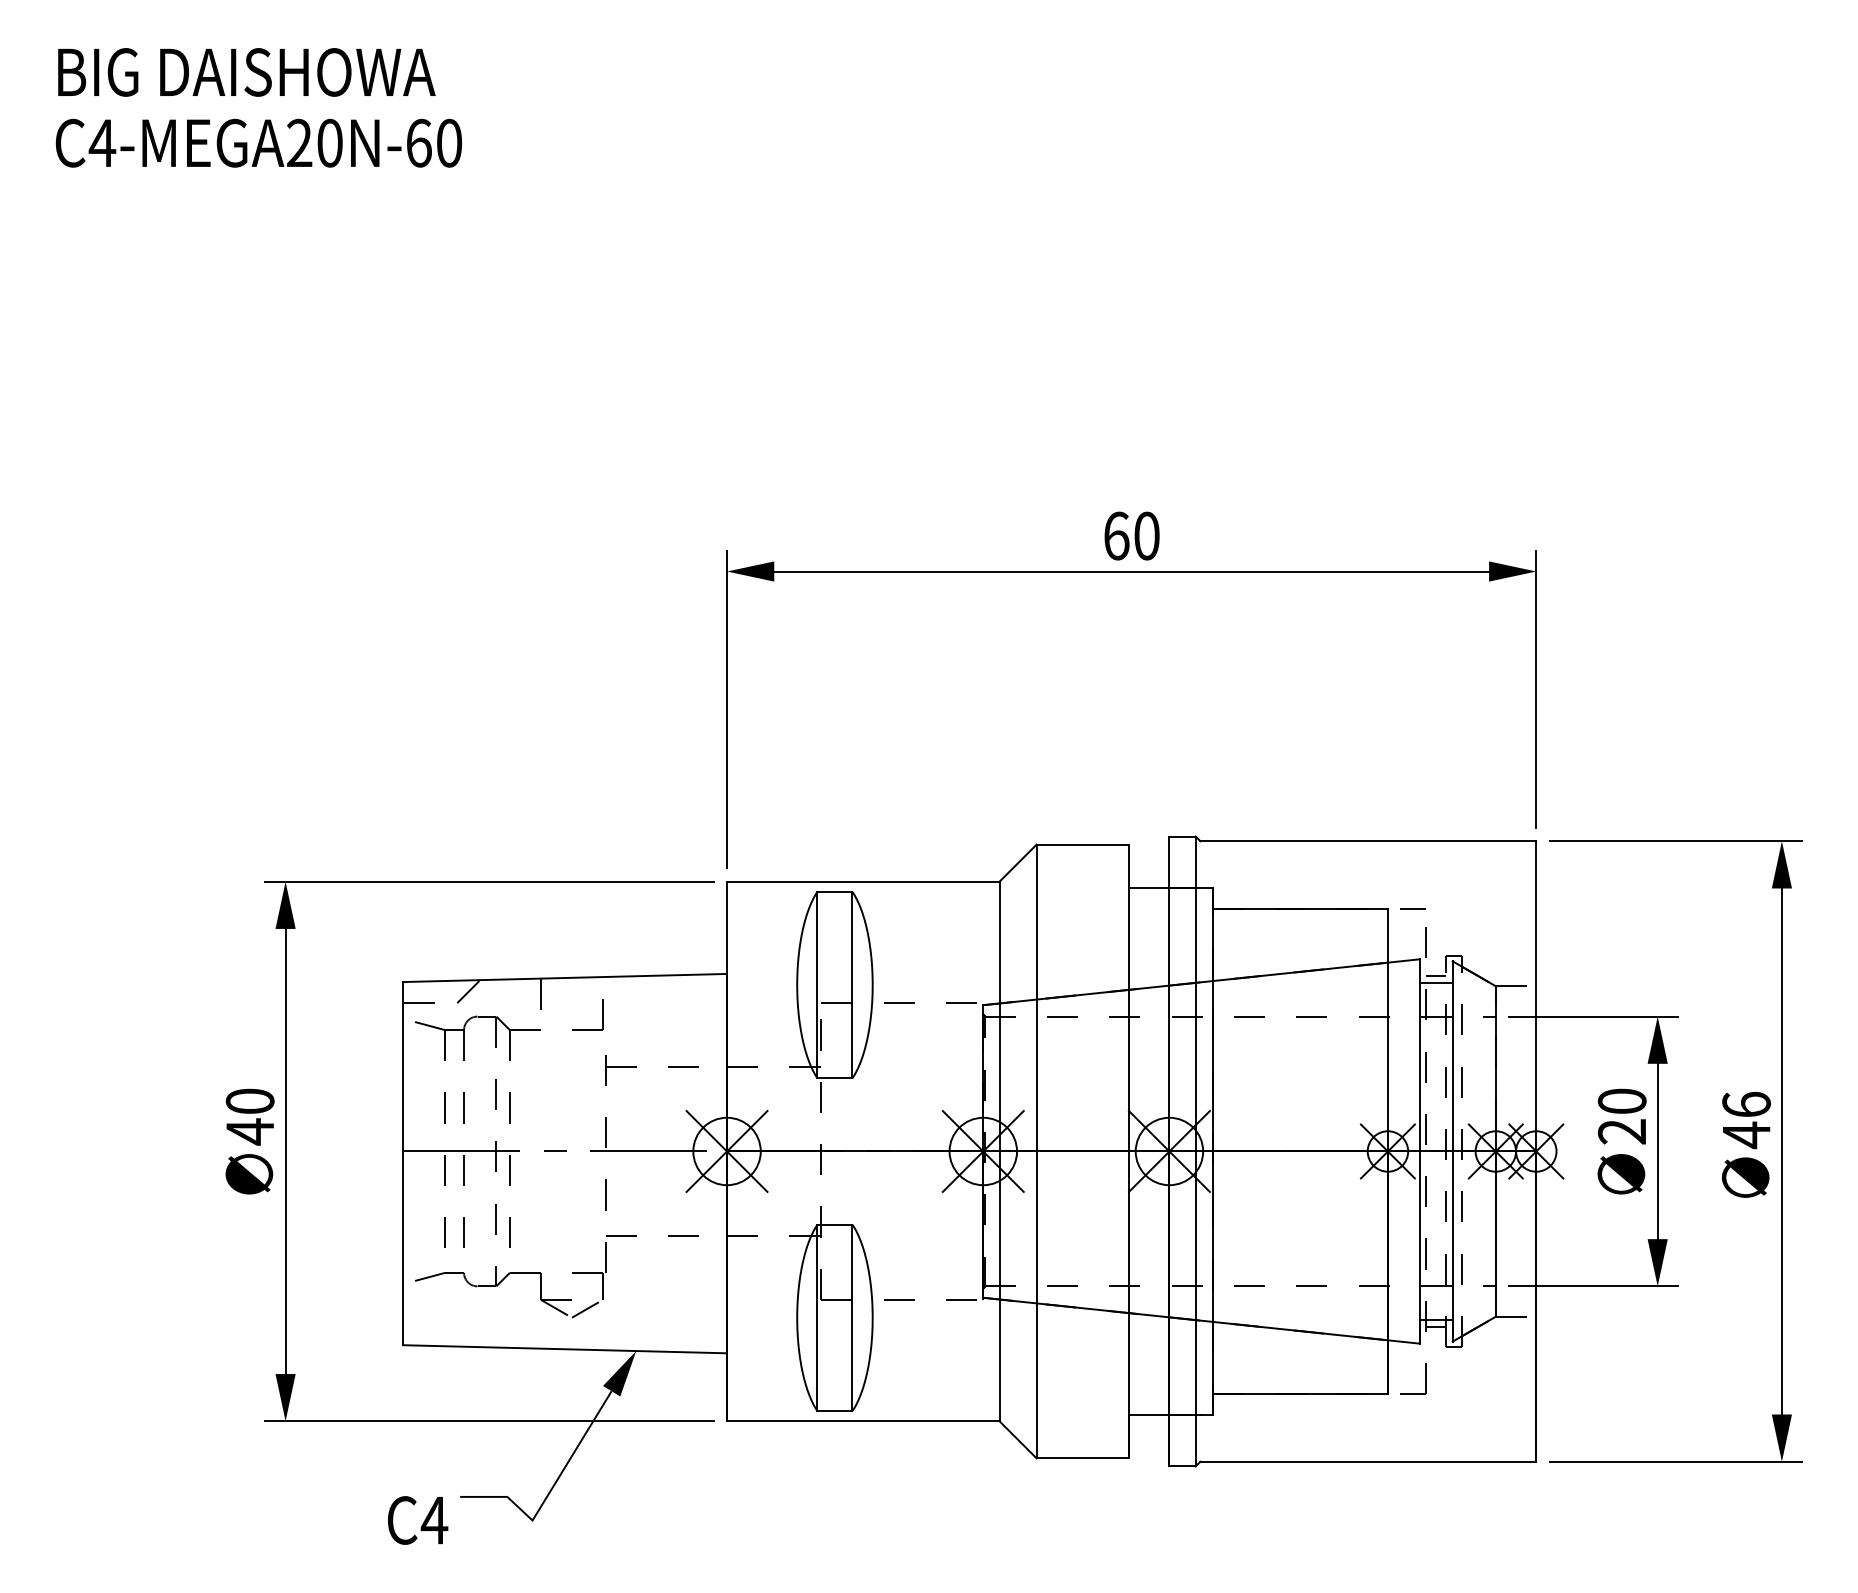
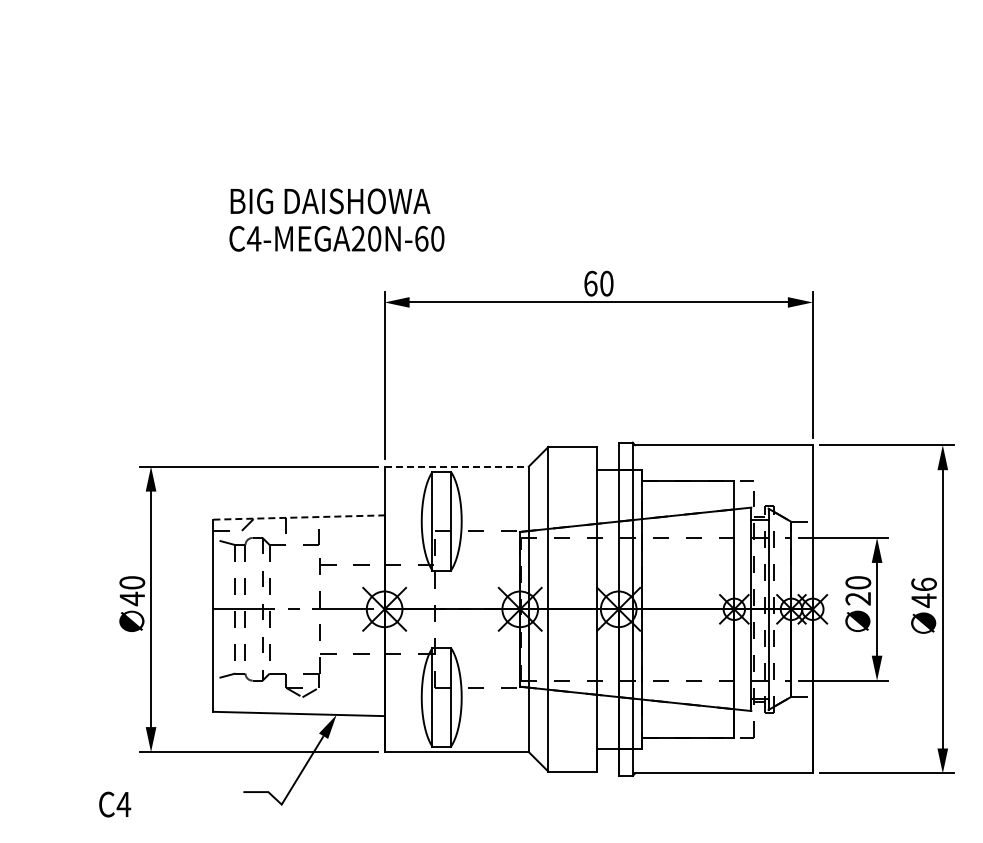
text: (258, 106) -> (336, 219), moved
line: (864, 881) -> (457, 466), solid -> dashed
line: (566, 977) -> (299, 517), solid -> dashed
text: (418, 1520) -> (115, 804), moved

